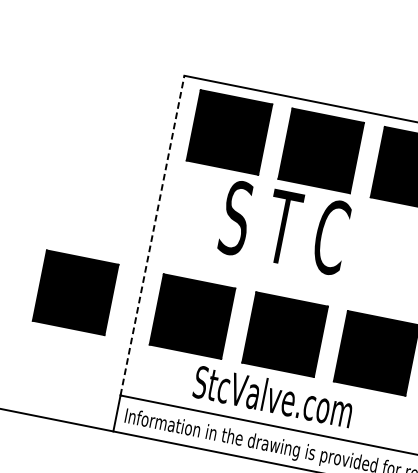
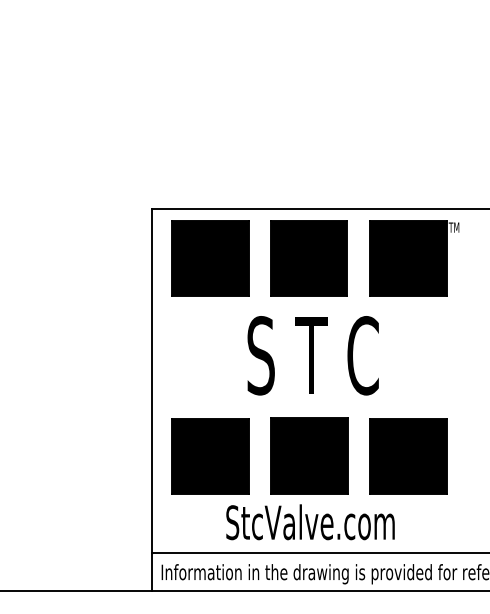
text: (284, 227) -> (312, 355), moved
line: (152, 236) -> (152, 381), dashed -> solid
part: (75, 292) -> (84, 455), removed

